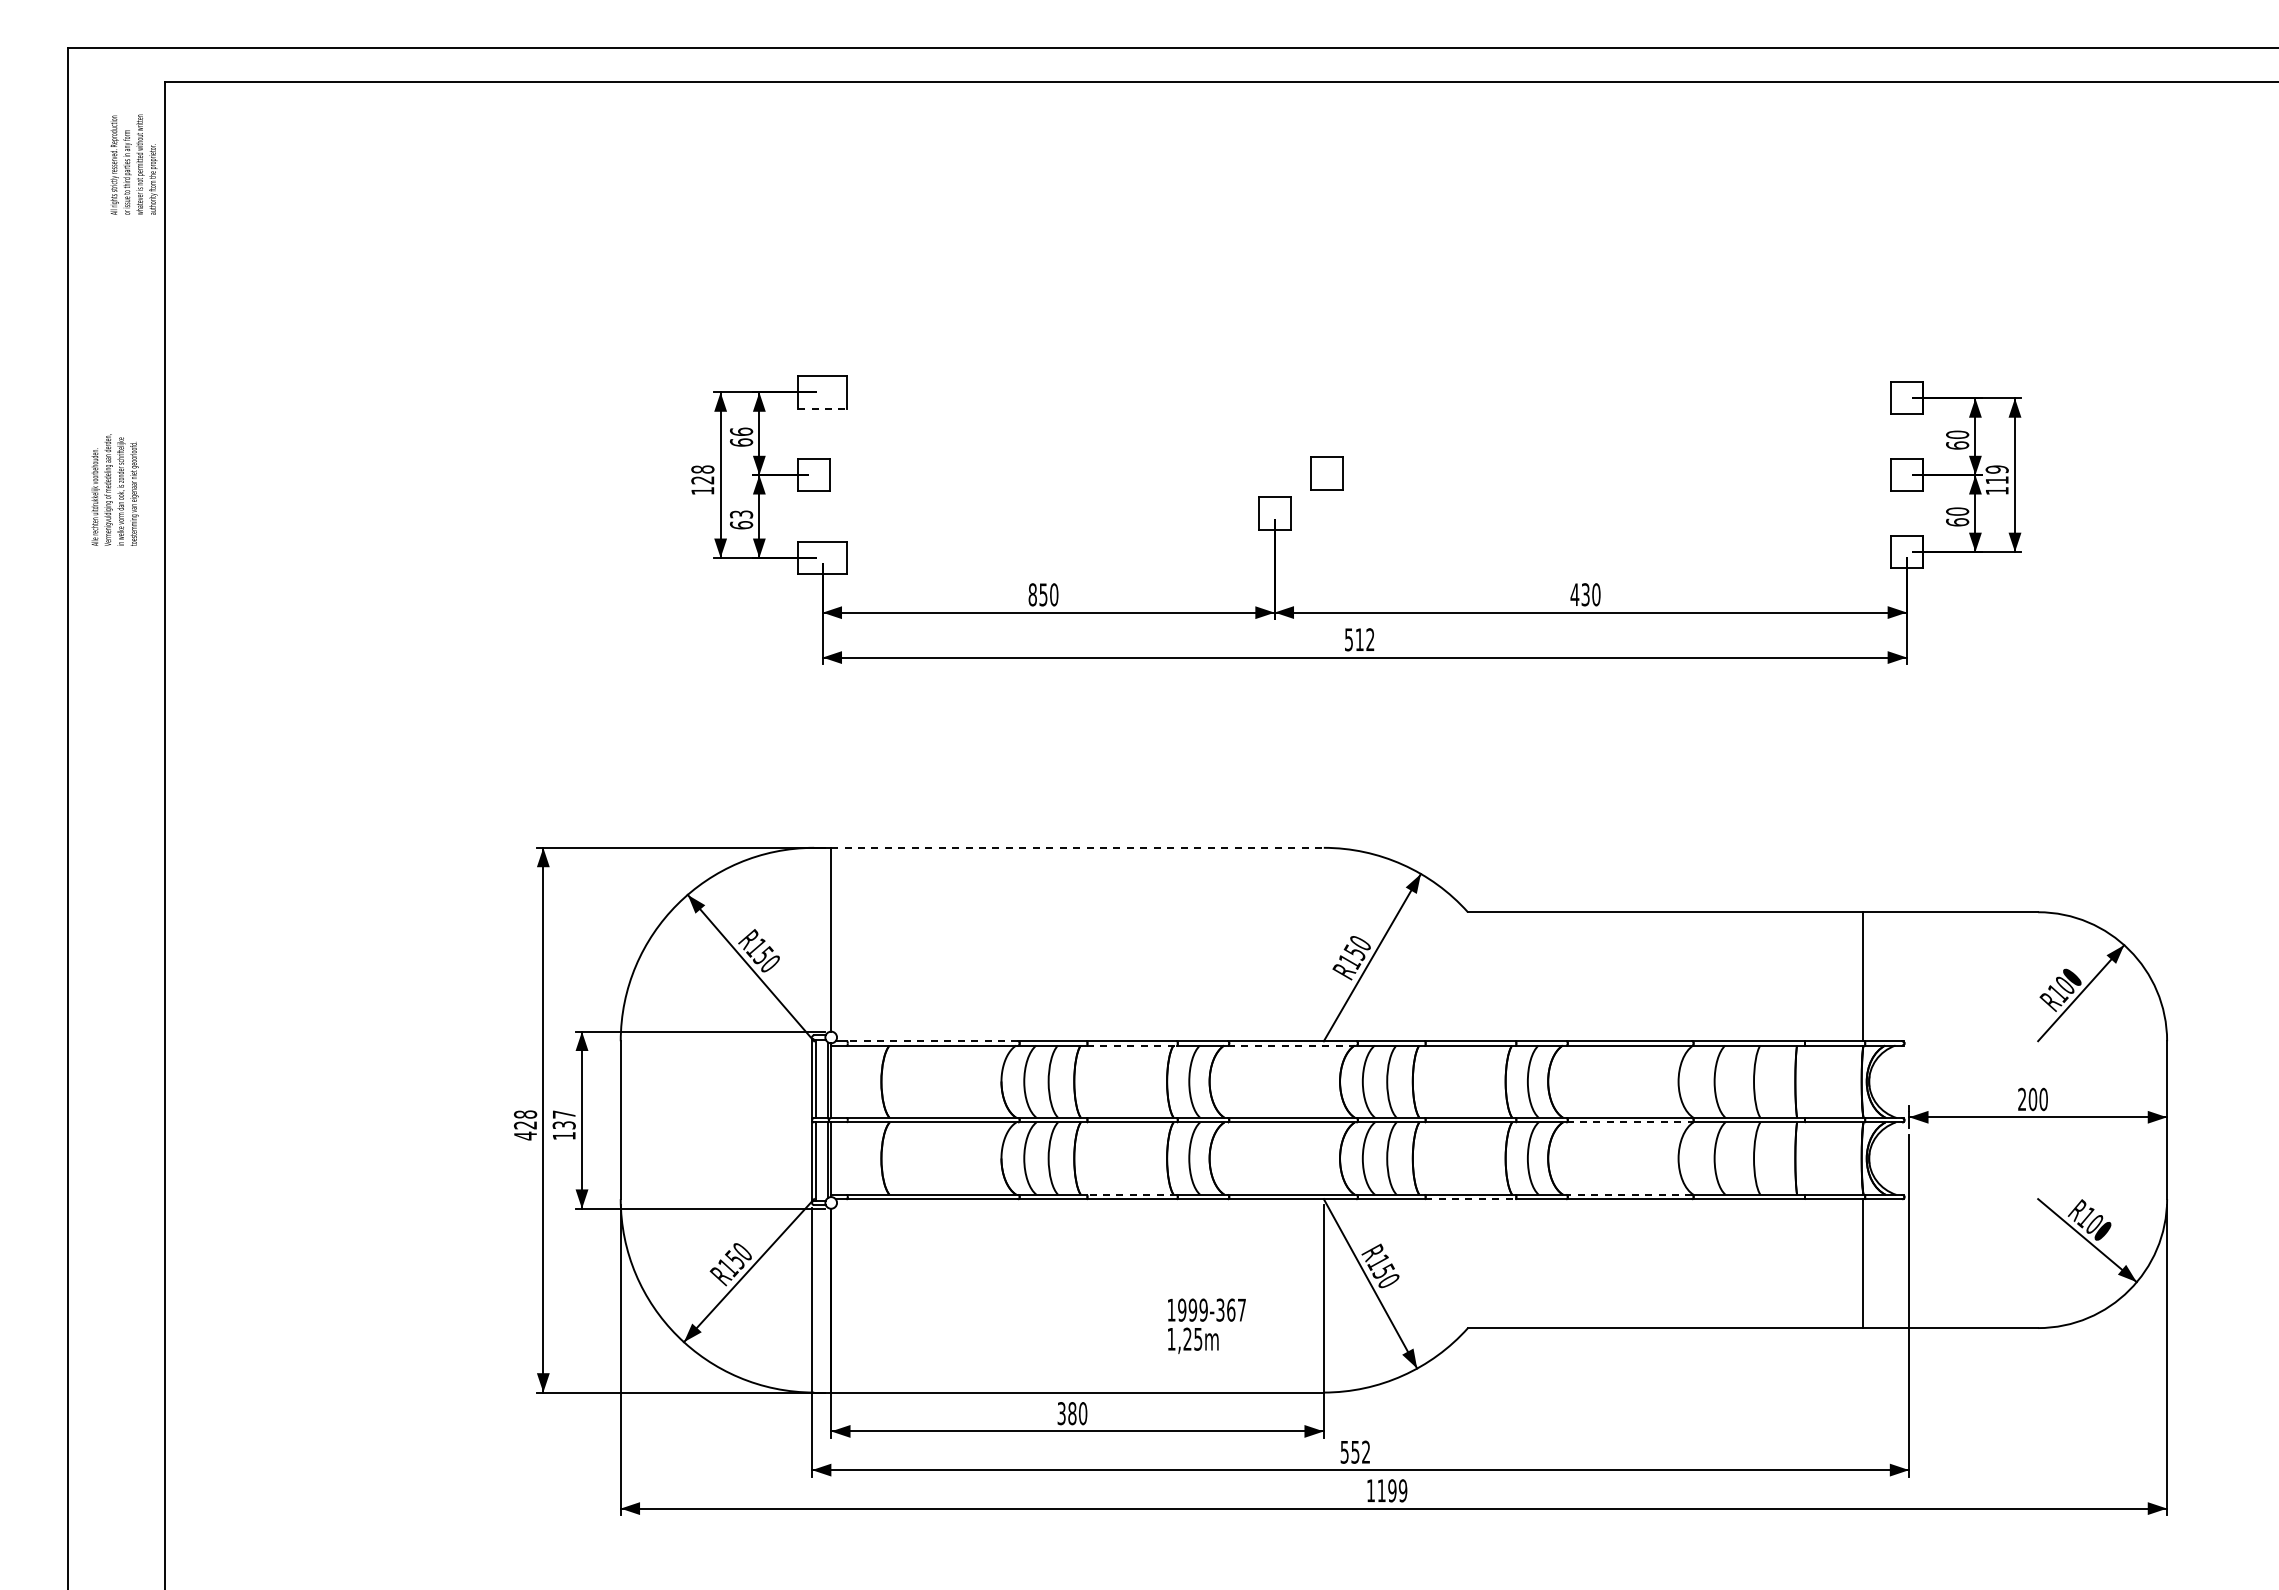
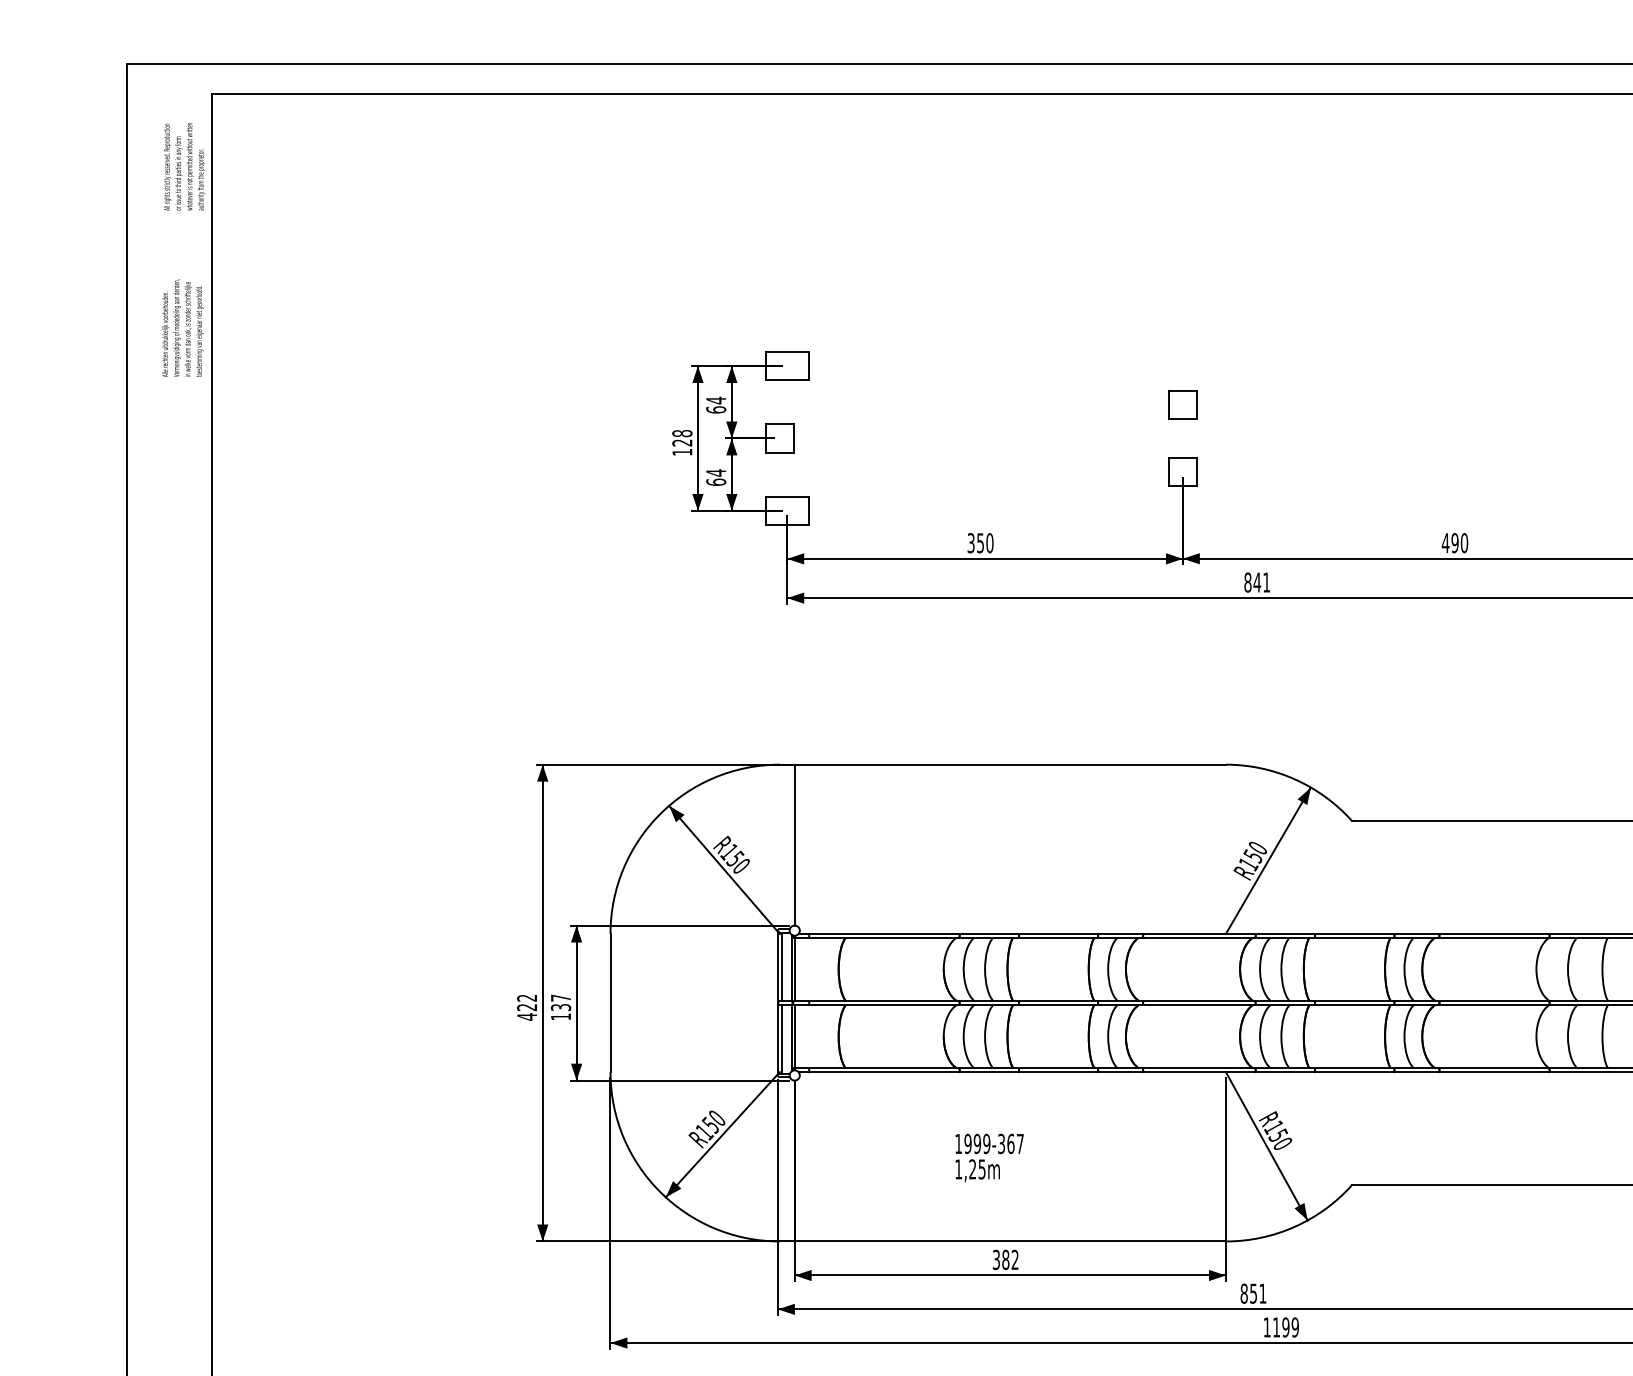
line: (822, 408) -> (787, 380), dashed -> solid
text: (741, 431) -> (716, 400), 66 -> 64
part: (1326, 473) -> (1182, 404), moved
text: (114, 489) -> (182, 327), moved
text: (741, 514) -> (716, 472), 63 -> 64
text: (1032, 594) -> (970, 542), 850 -> 350
text: (1585, 594) -> (1454, 542), 430 -> 490
text: (1359, 639) -> (1257, 582), 512 -> 841
line: (1077, 847) -> (1010, 764), dashed -> solid
line: (932, 1041) -> (883, 934), dashed -> solid
line: (1132, 1045) -> (1058, 937), dashed -> solid
line: (1292, 1045) -> (1198, 937), dashed -> solid
text: (525, 1114) -> (527, 998), 428 -> 422
line: (1629, 1122) -> (1493, 1005), dashed -> solid
line: (1131, 1194) -> (1057, 1068), dashed -> solid
line: (1629, 1194) -> (1493, 1068), dashed -> solid
line: (1470, 1199) -> (1354, 1072), dashed -> solid
text: (1206, 1325) -> (989, 1157), moved
text: (1083, 1413) -> (1015, 1259), 380 -> 382
text: (1354, 1451) -> (1252, 1293), 552 -> 851

